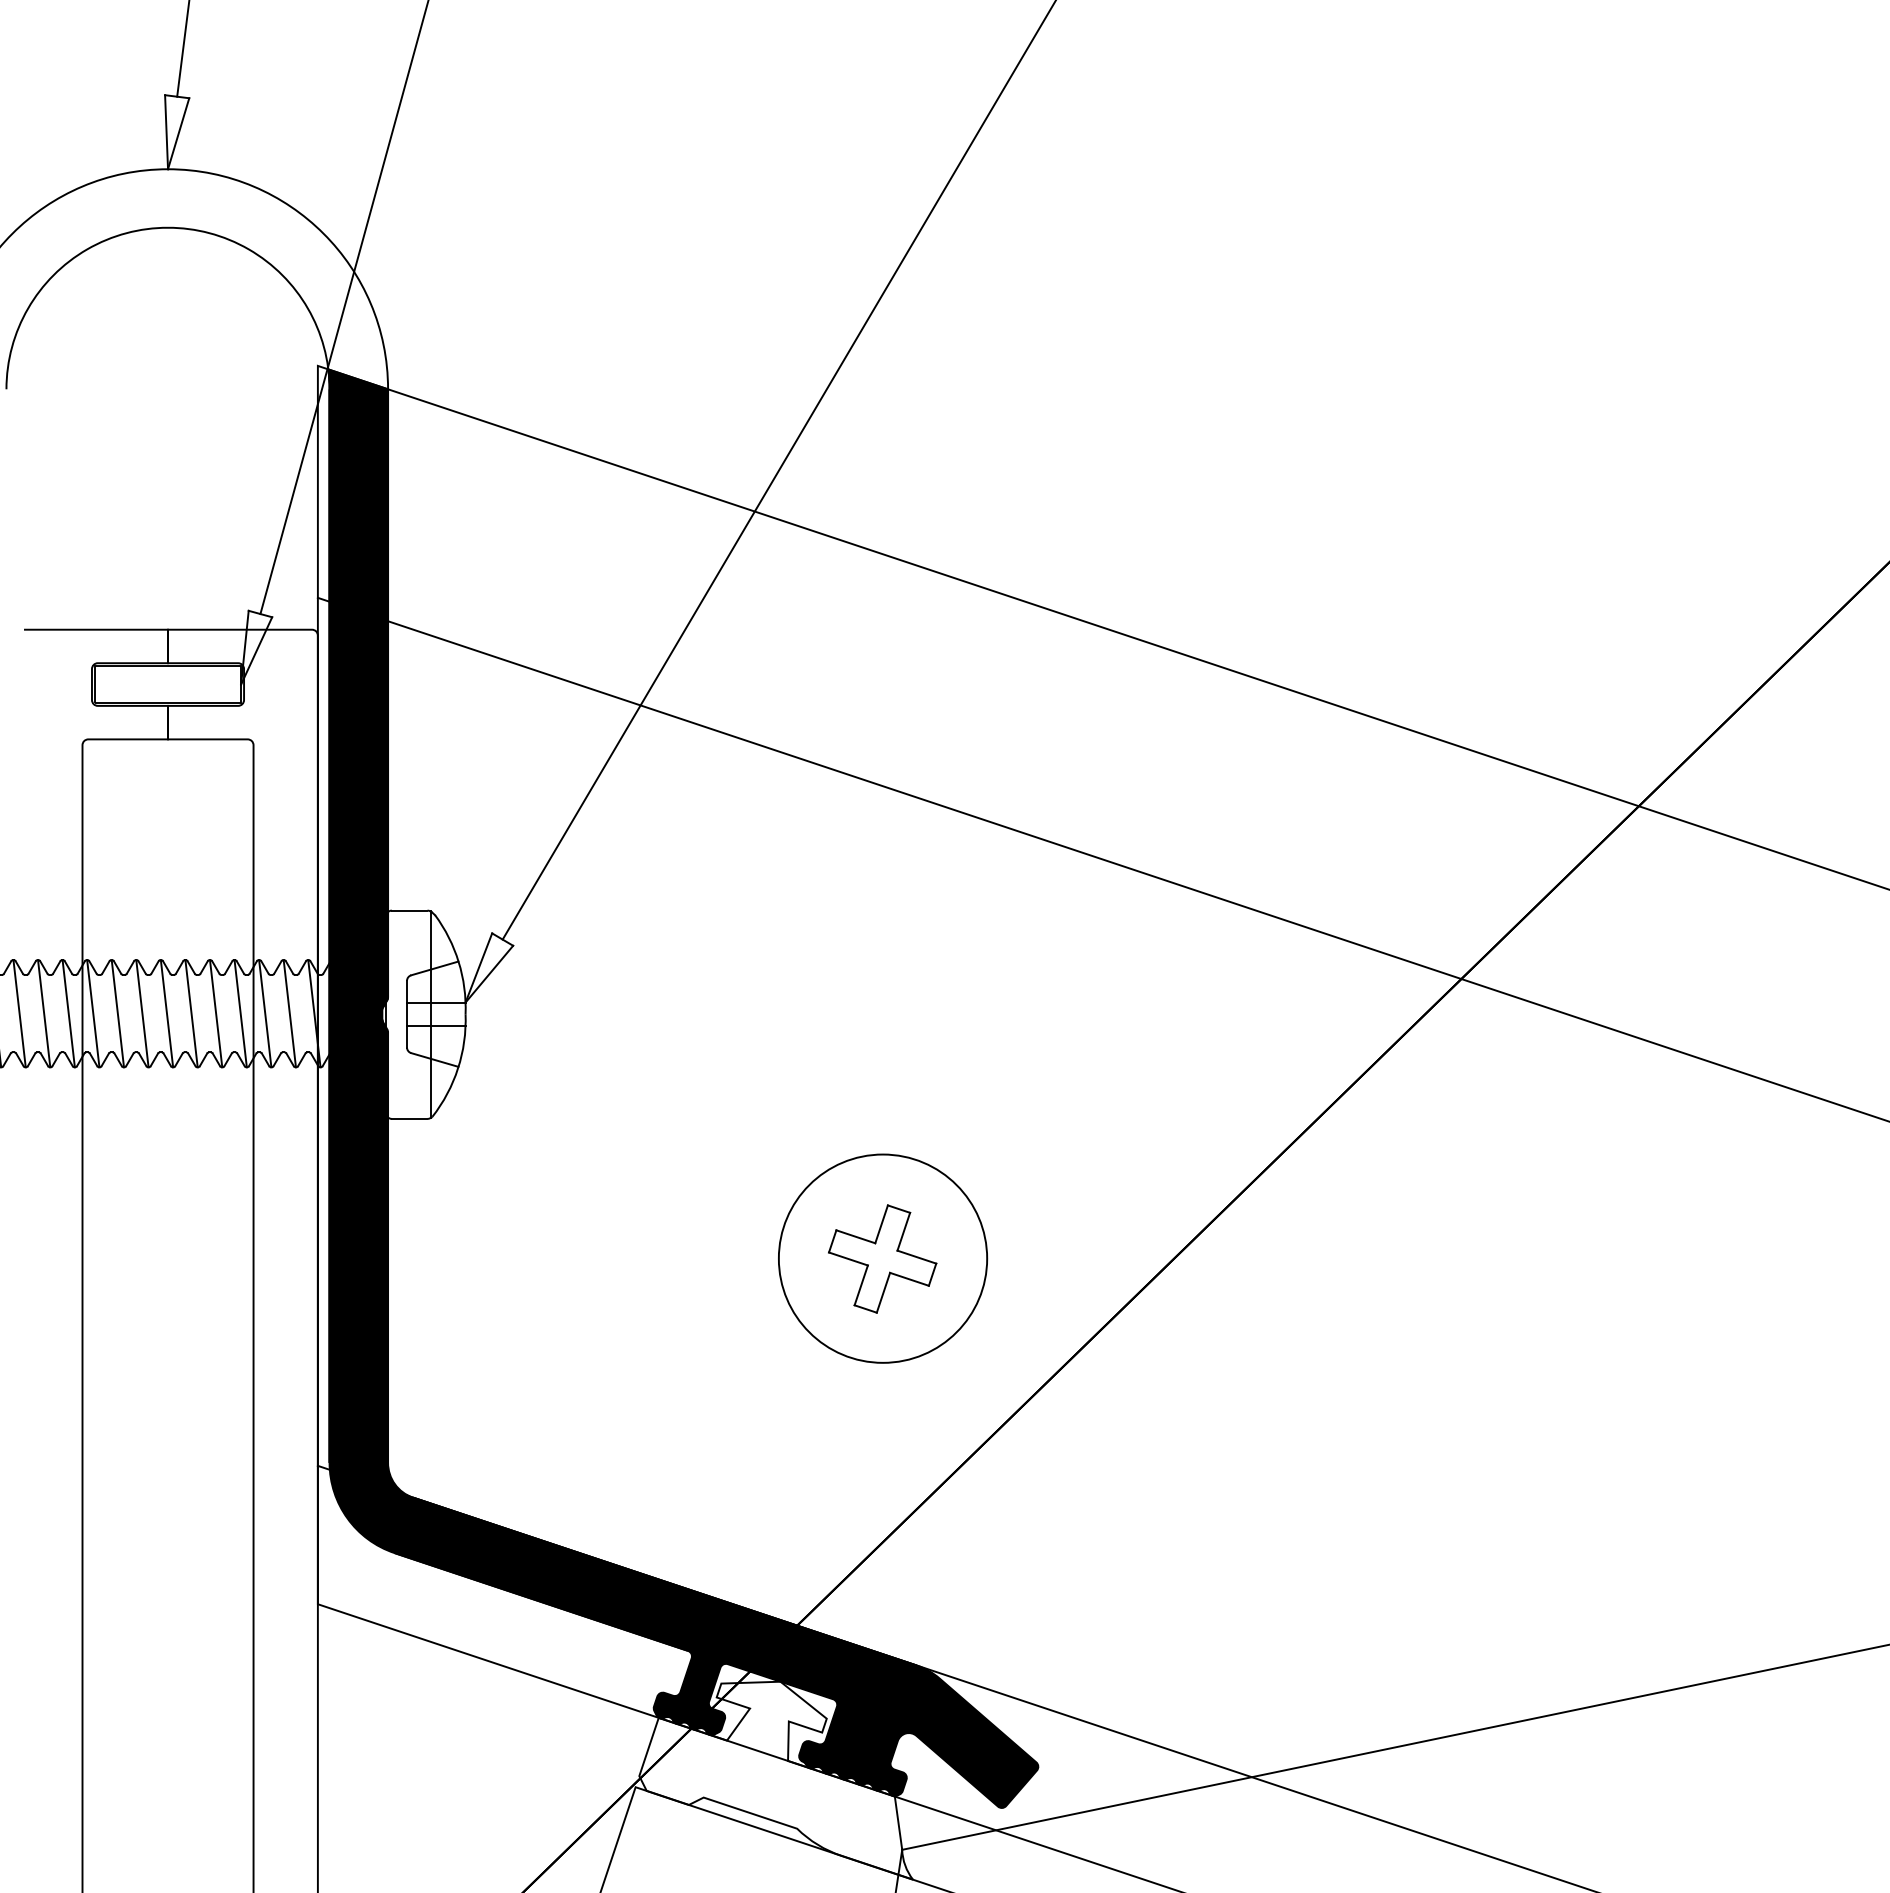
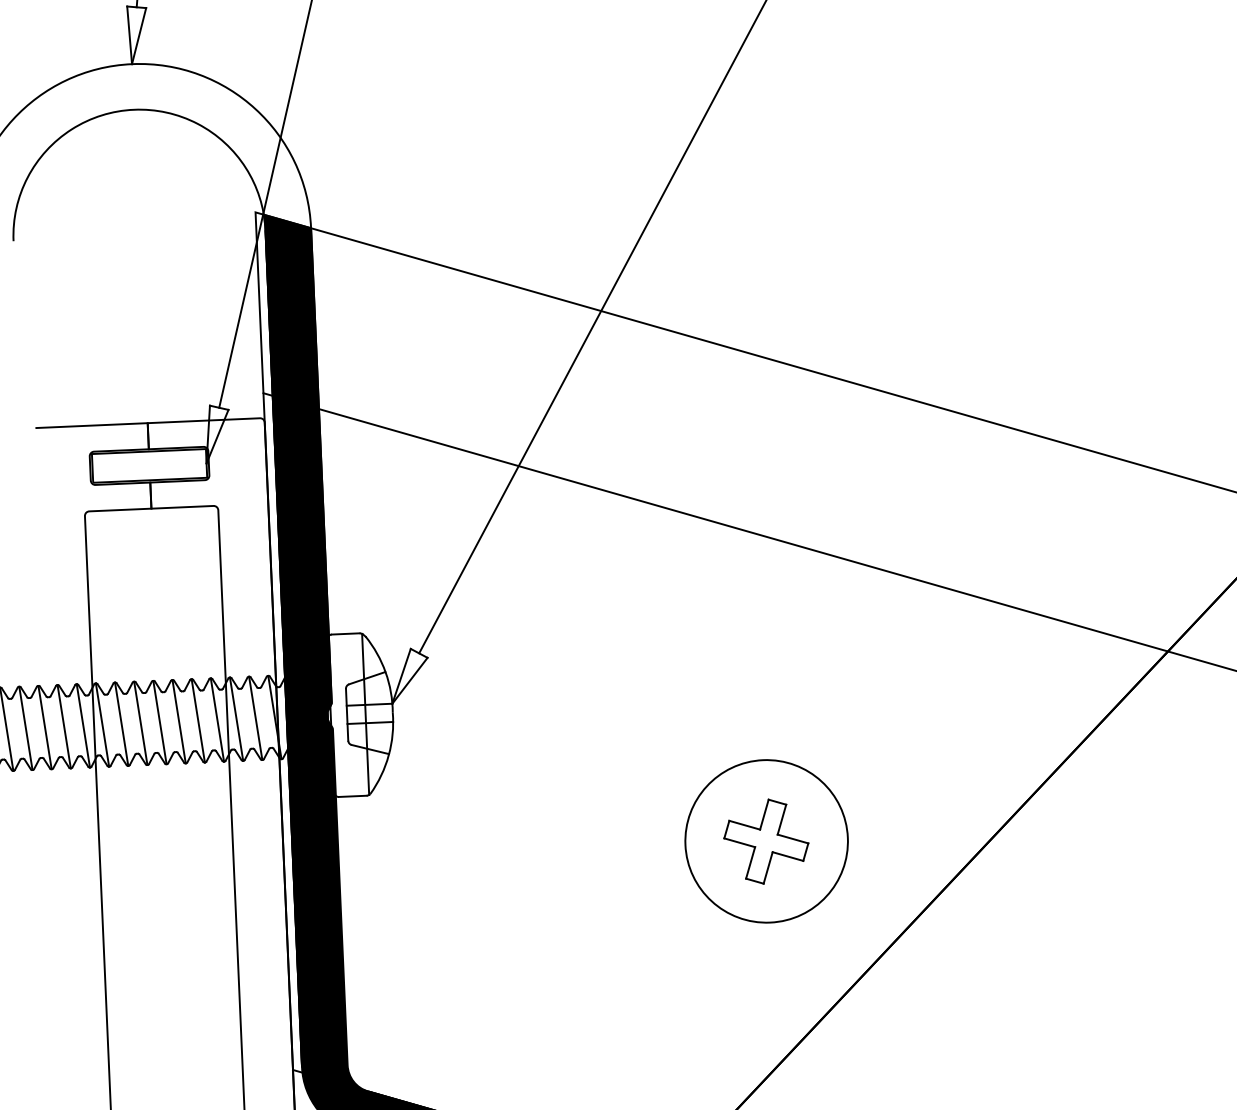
part: (883, 1258) -> (767, 841), moved

